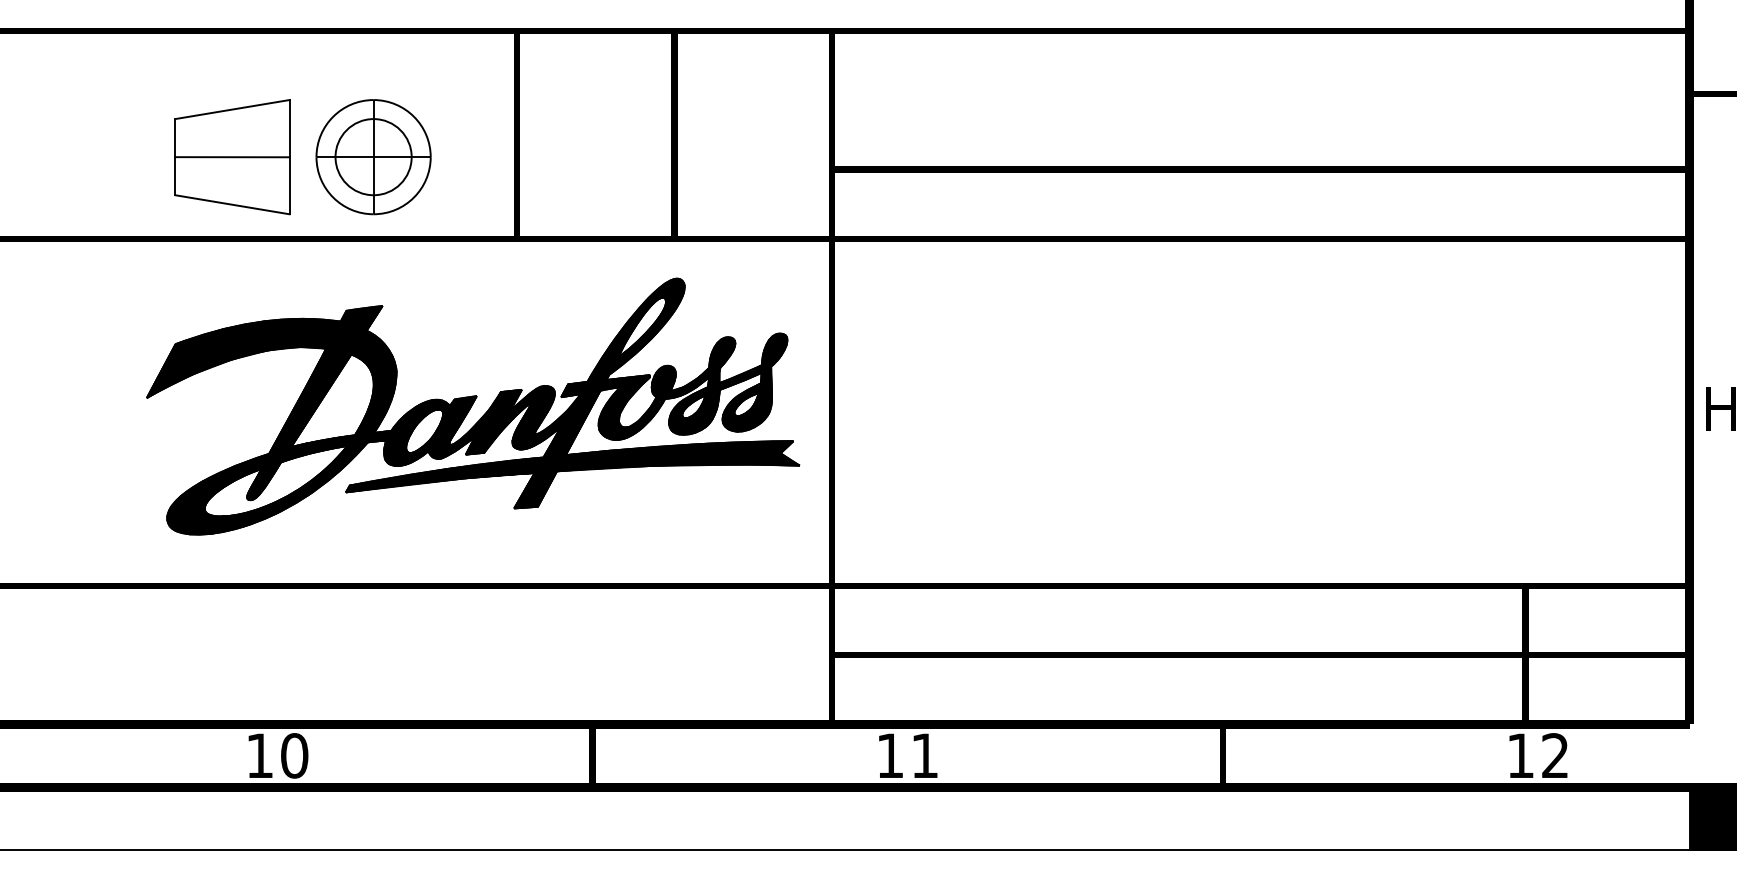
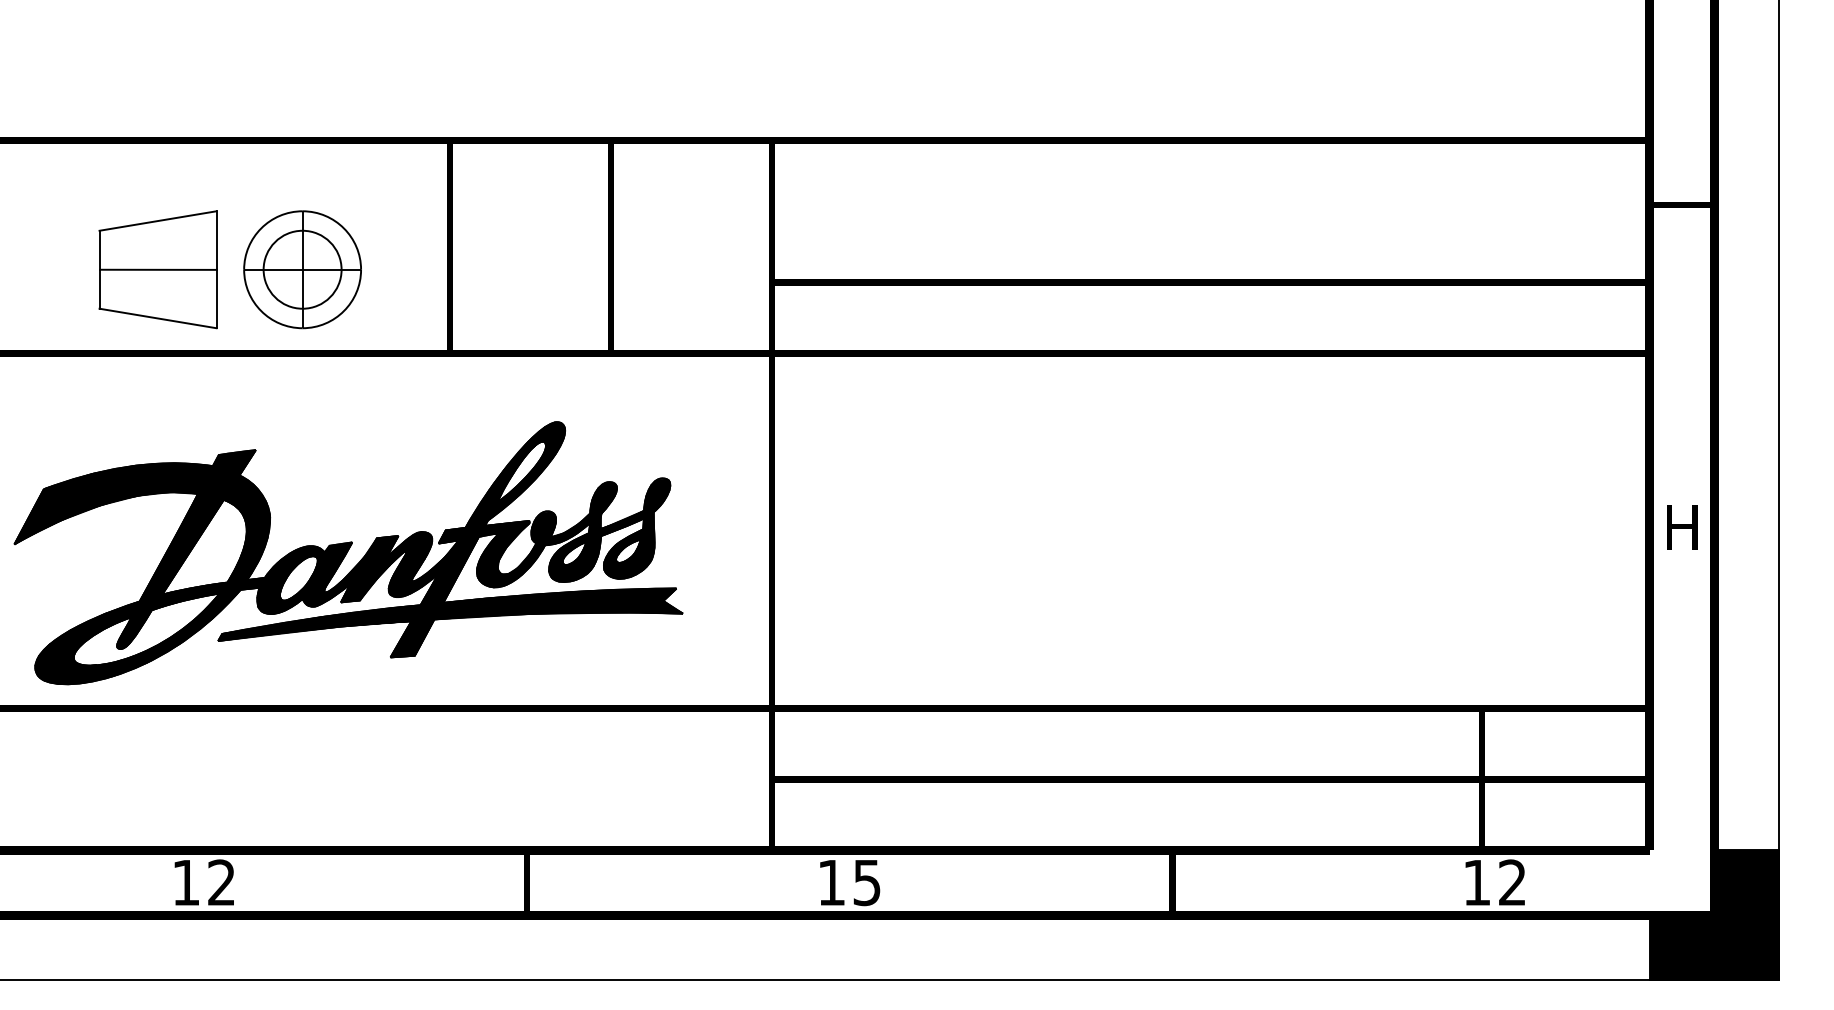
part: (473, 406) -> (348, 553), moved
text: (294, 755) -> (221, 882), 10 -> 12
text: (924, 756) -> (866, 883), 11 -> 15

